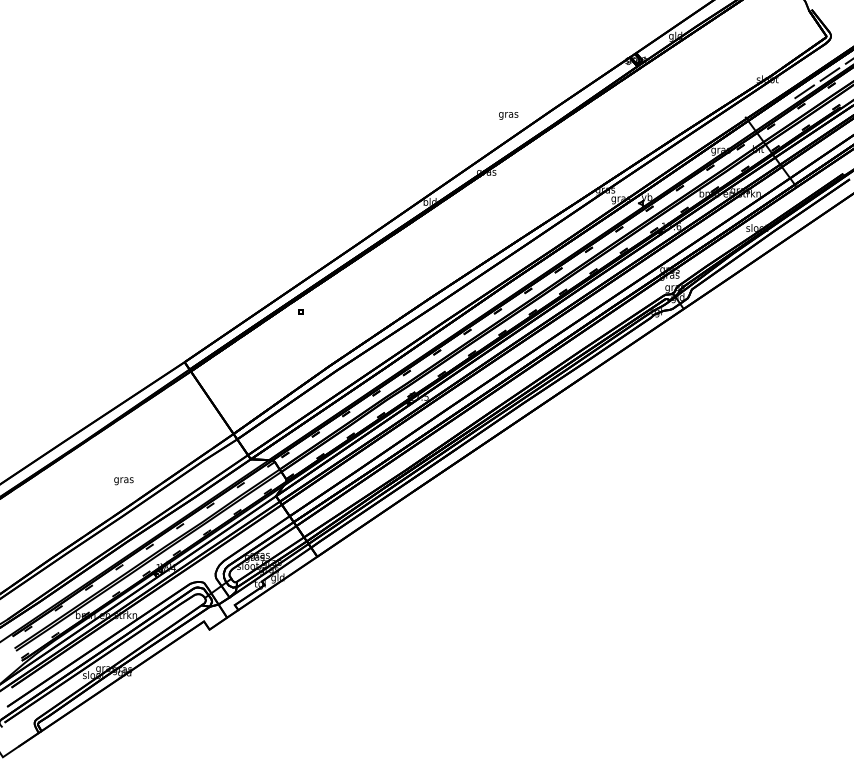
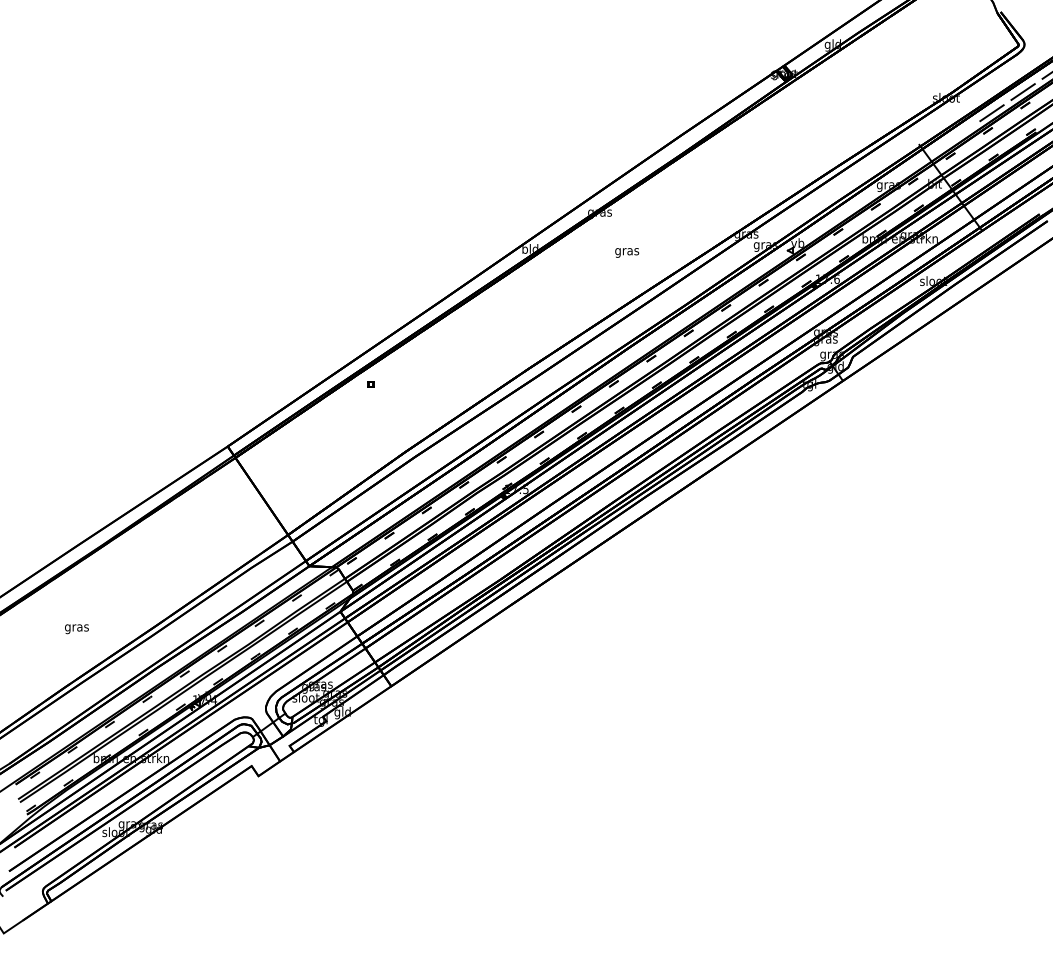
text: (508, 115) -> (627, 252), moved
text: (123, 481) -> (76, 629), moved

